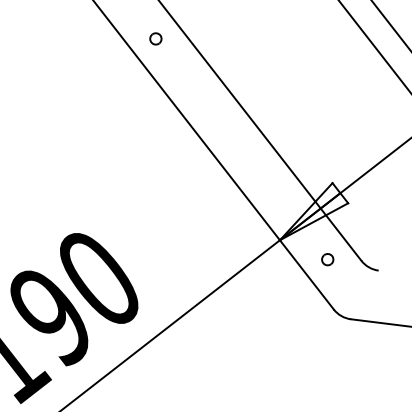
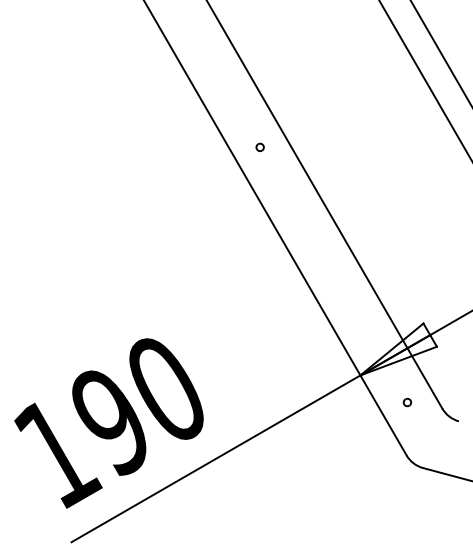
part: (154, 37) -> (259, 146), size x0.62
part: (327, 259) -> (407, 402), size x0.62

